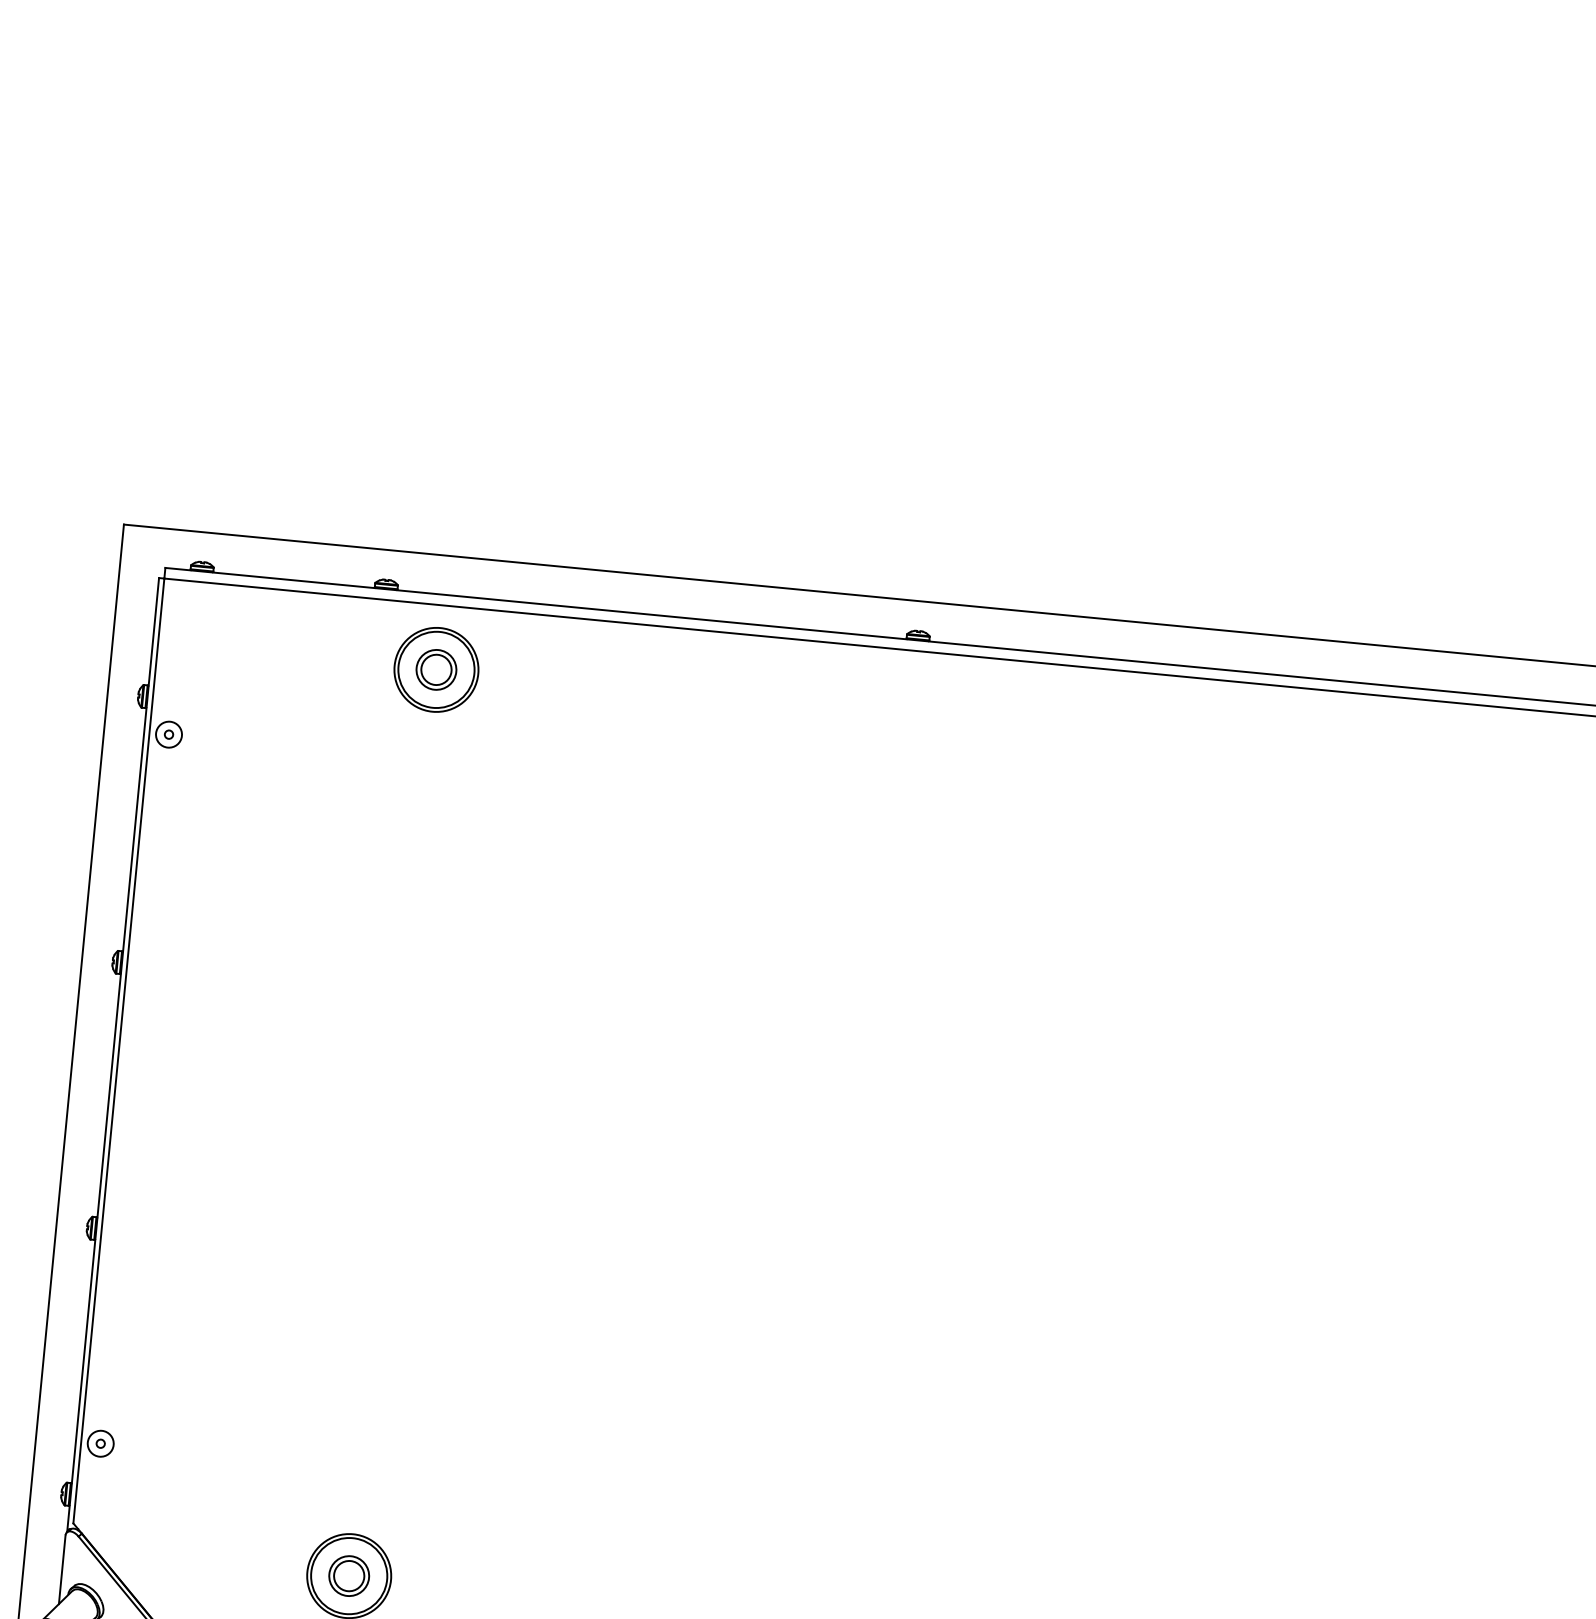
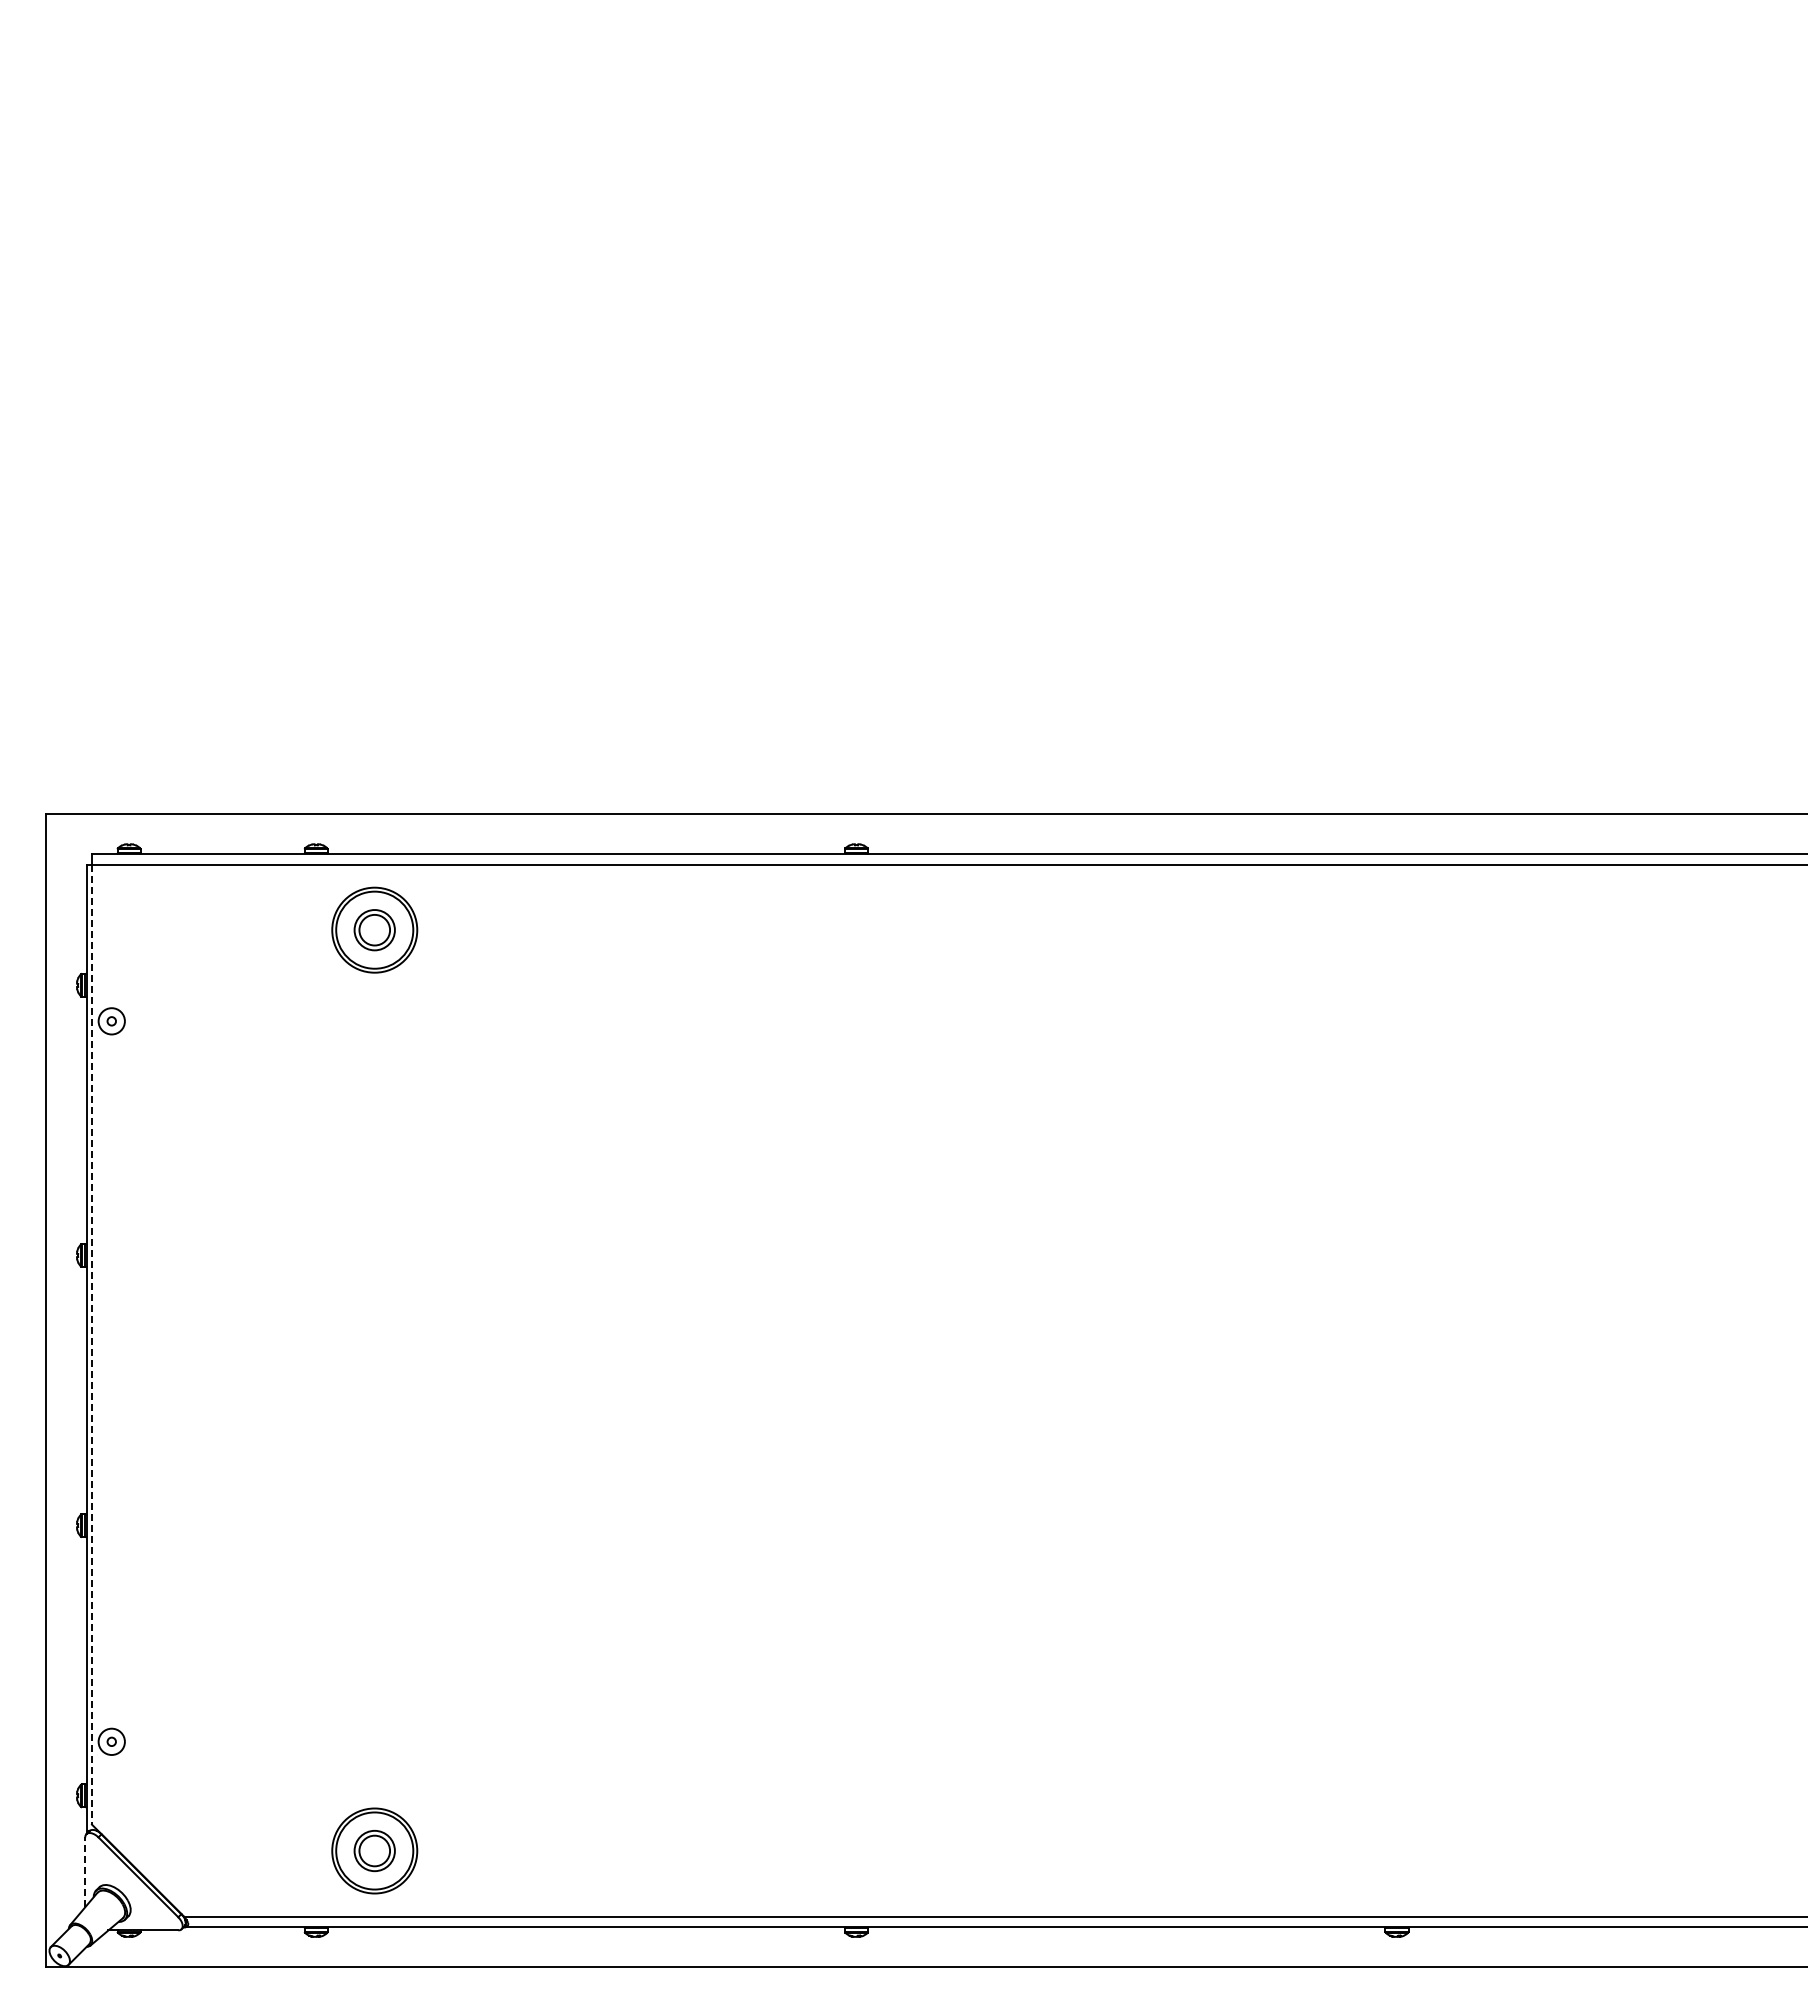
line: (118, 1051) -> (91, 1345), solid -> dashed
line: (62, 1569) -> (85, 1872), solid -> dashed

